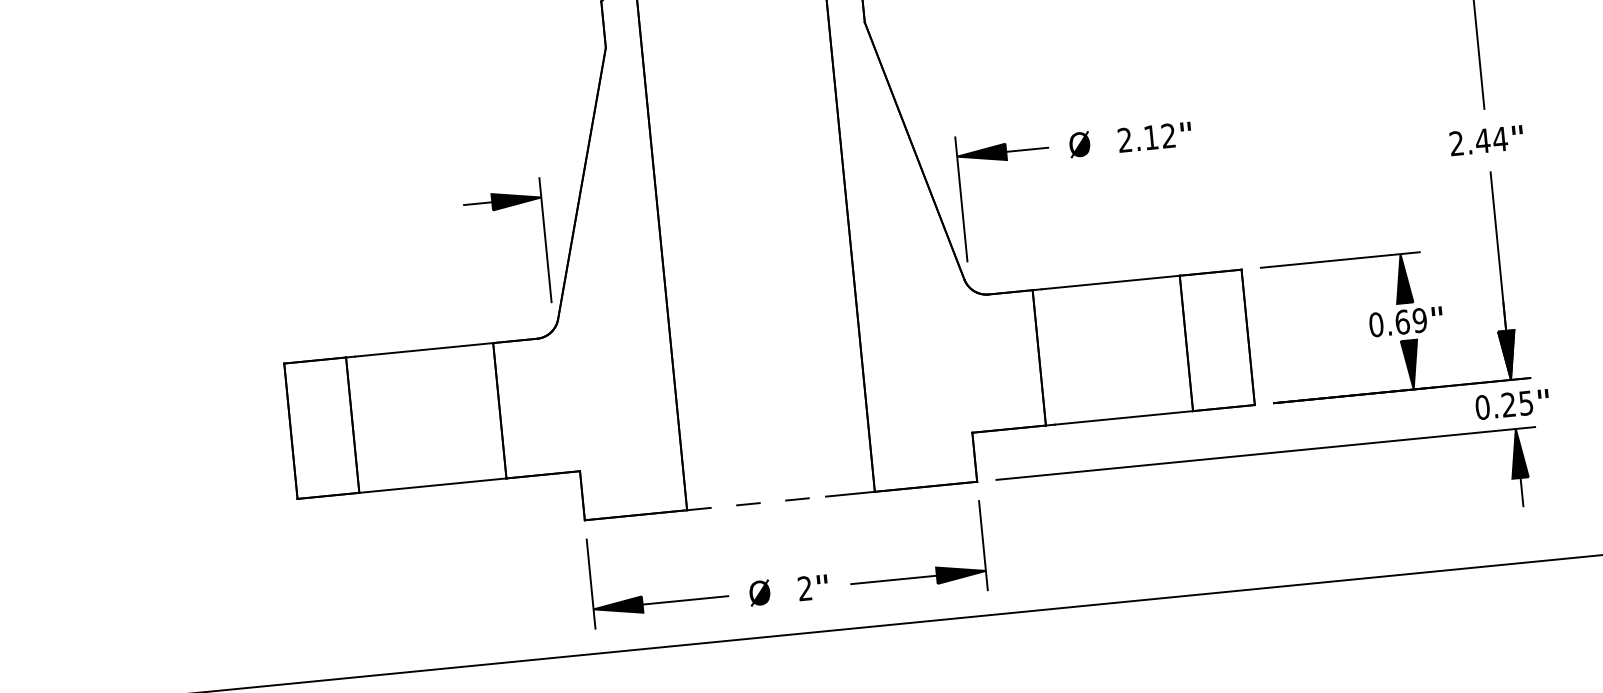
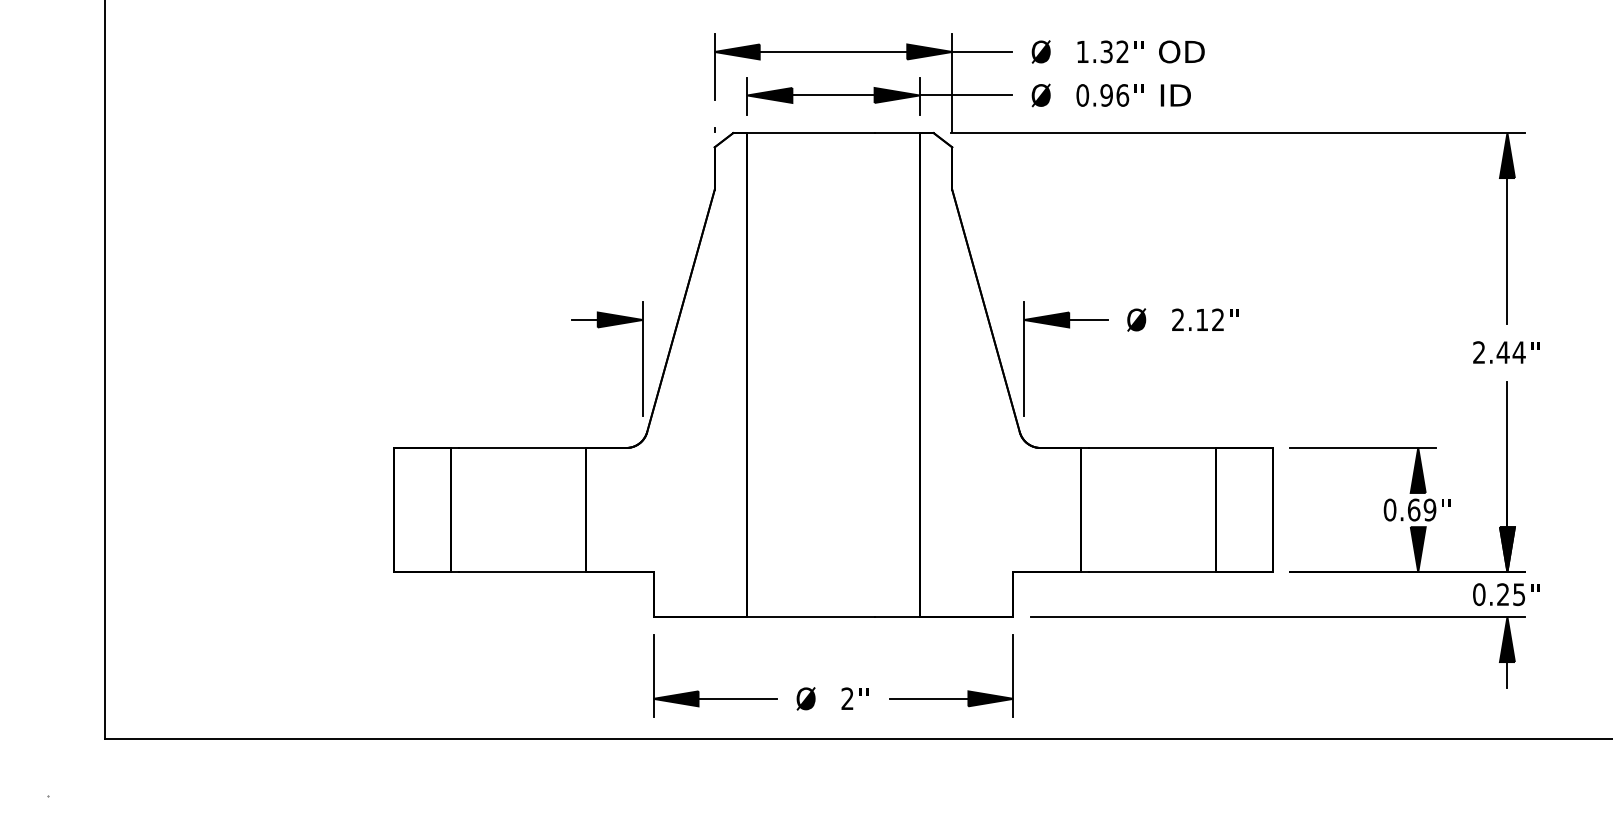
line: (757, 503) -> (811, 617), dashed -> solid

